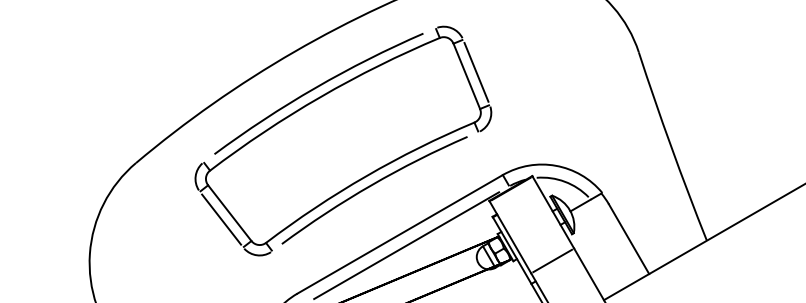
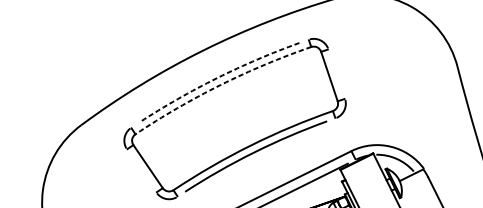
line: (476, 71) -> (336, 73), removed
arc: (315, 87) -> (217, 77), solid -> dashed
arc: (320, 96) -> (220, 84), solid -> dashed
line: (221, 219) -> (141, 170), removed

